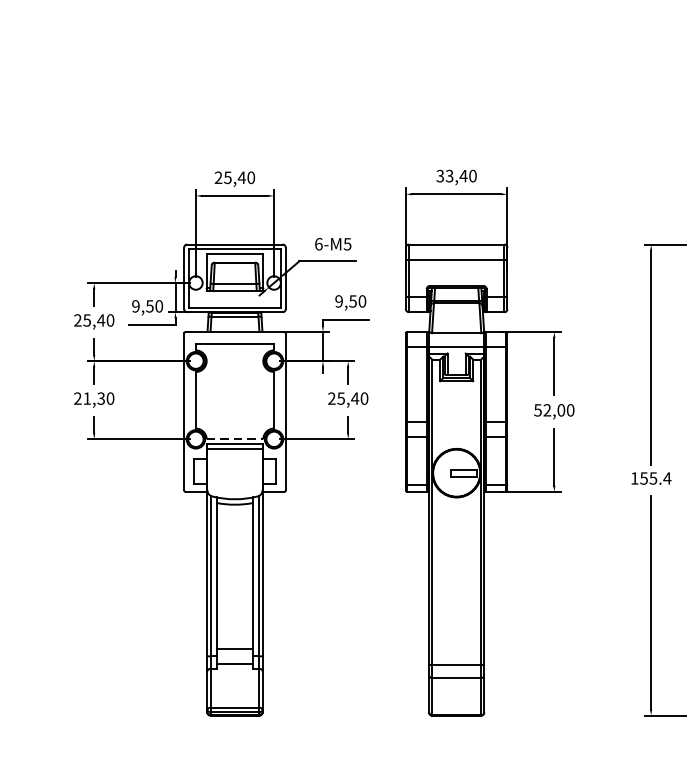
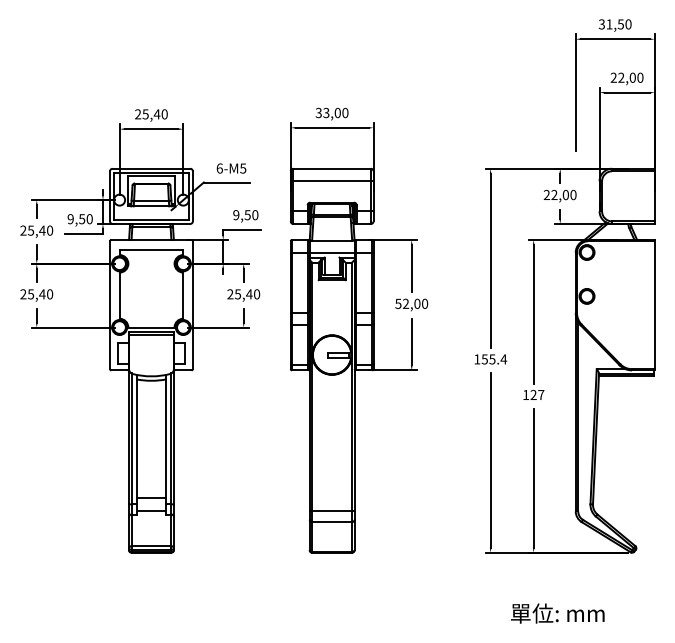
text: (463, 175) -> (337, 112), 33,40 -> 33,00
text: (93, 398) -> (36, 294), 21,30 -> 25,40
line: (235, 439) -> (151, 327), dashed -> solid

